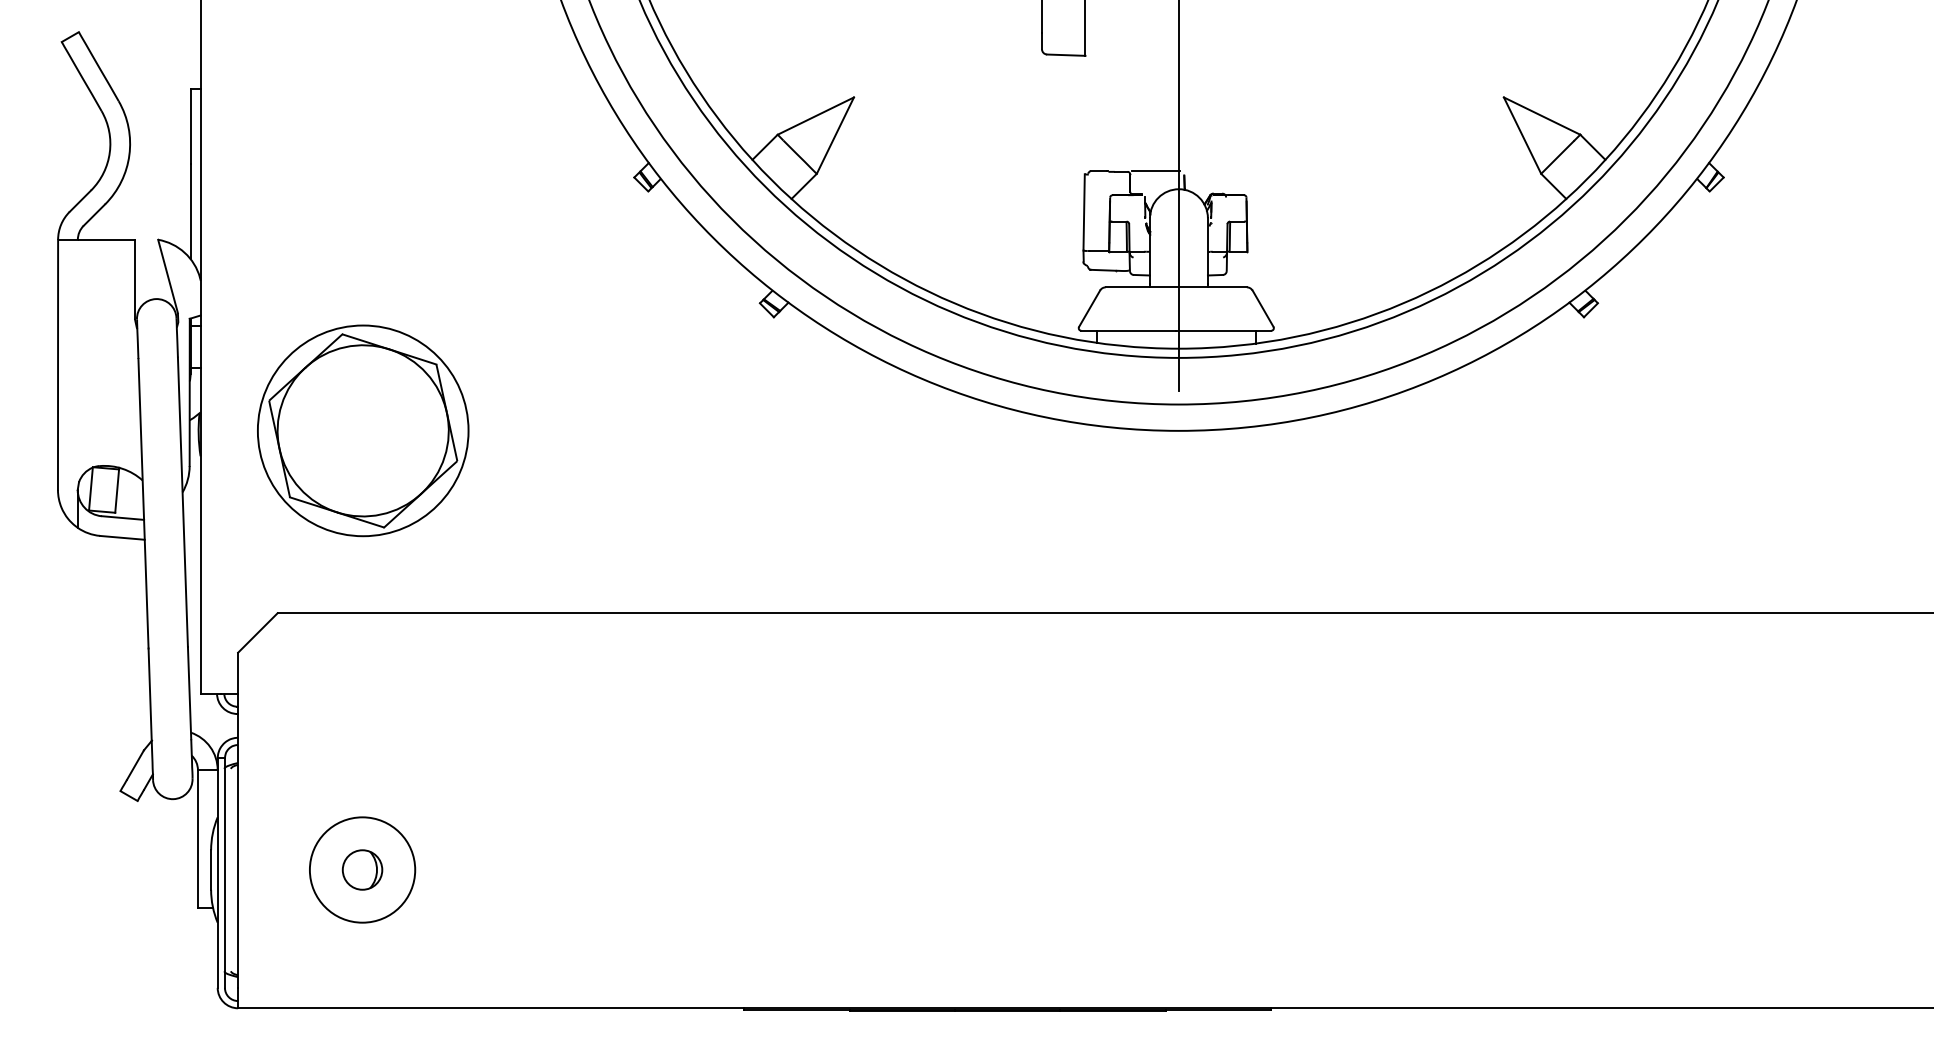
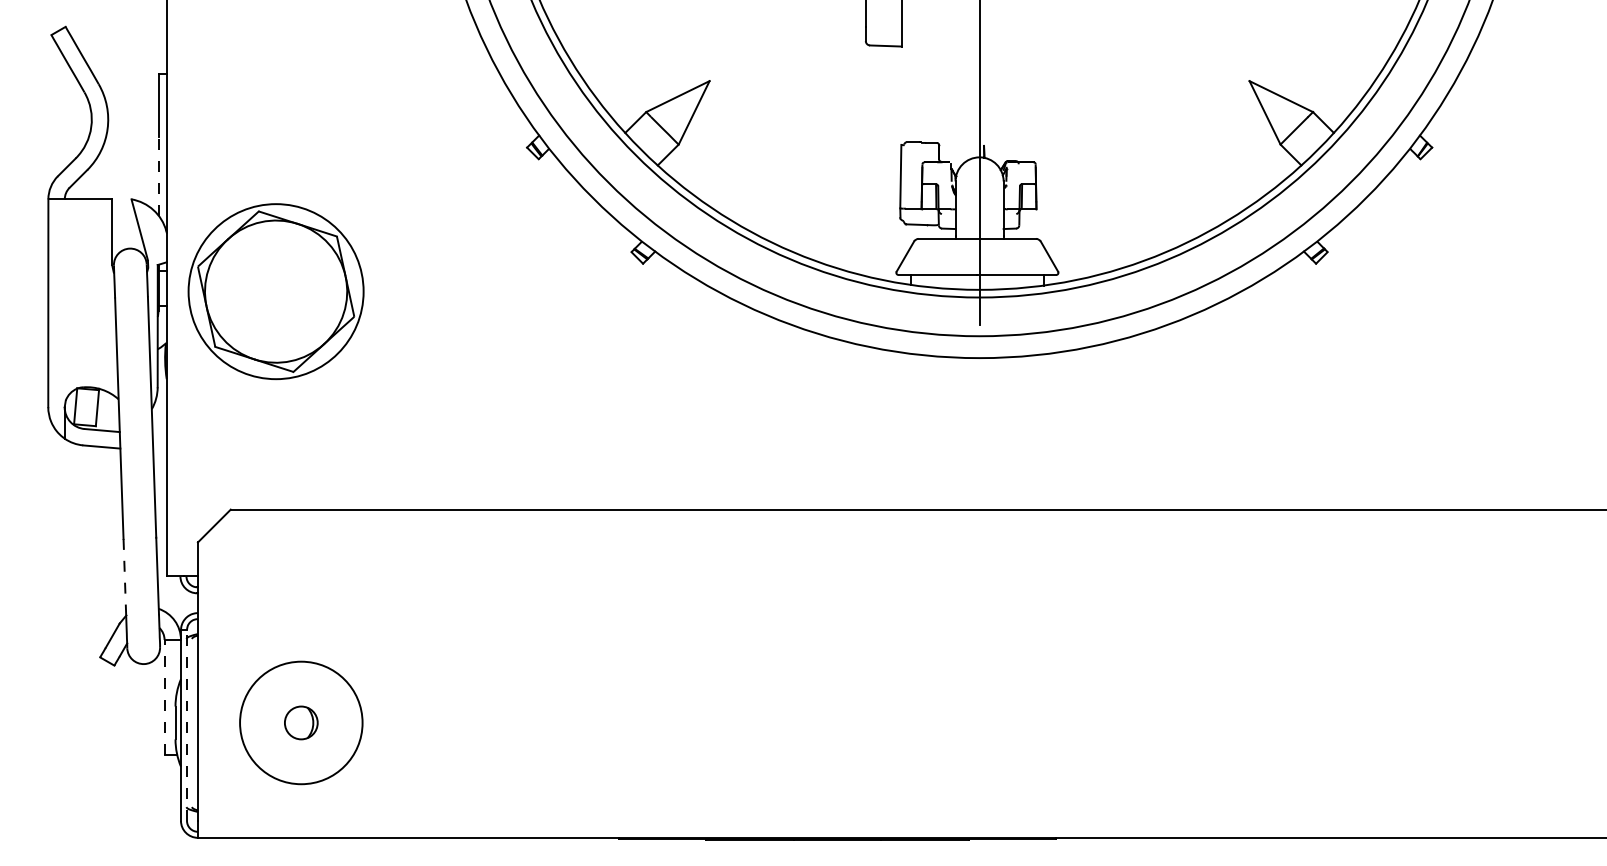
line: (1156, 171) -> (960, 142), removed
line: (190, 211) -> (158, 175), solid -> dashed
part: (363, 430) -> (276, 291), moved
line: (150, 695) -> (125, 577), solid -> dashed
line: (197, 838) -> (164, 696), solid -> dashed
circle: (362, 869) -> (301, 722), size x1.4
line: (224, 872) -> (186, 725), solid -> dashed

